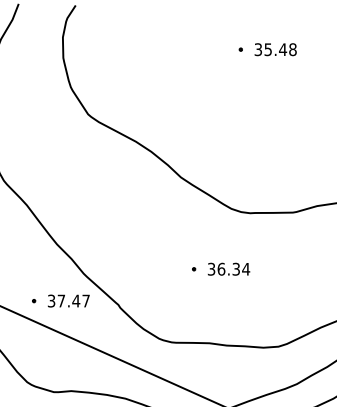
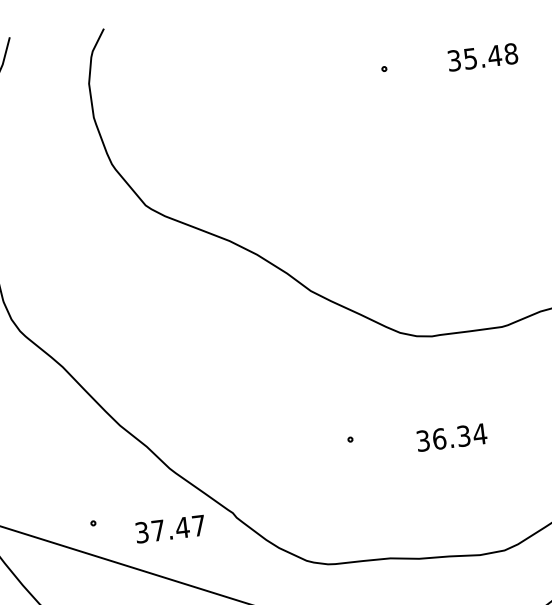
text: (275, 49) -> (482, 57), moved
text: (228, 268) -> (450, 436), moved
text: (68, 300) -> (169, 528), moved

